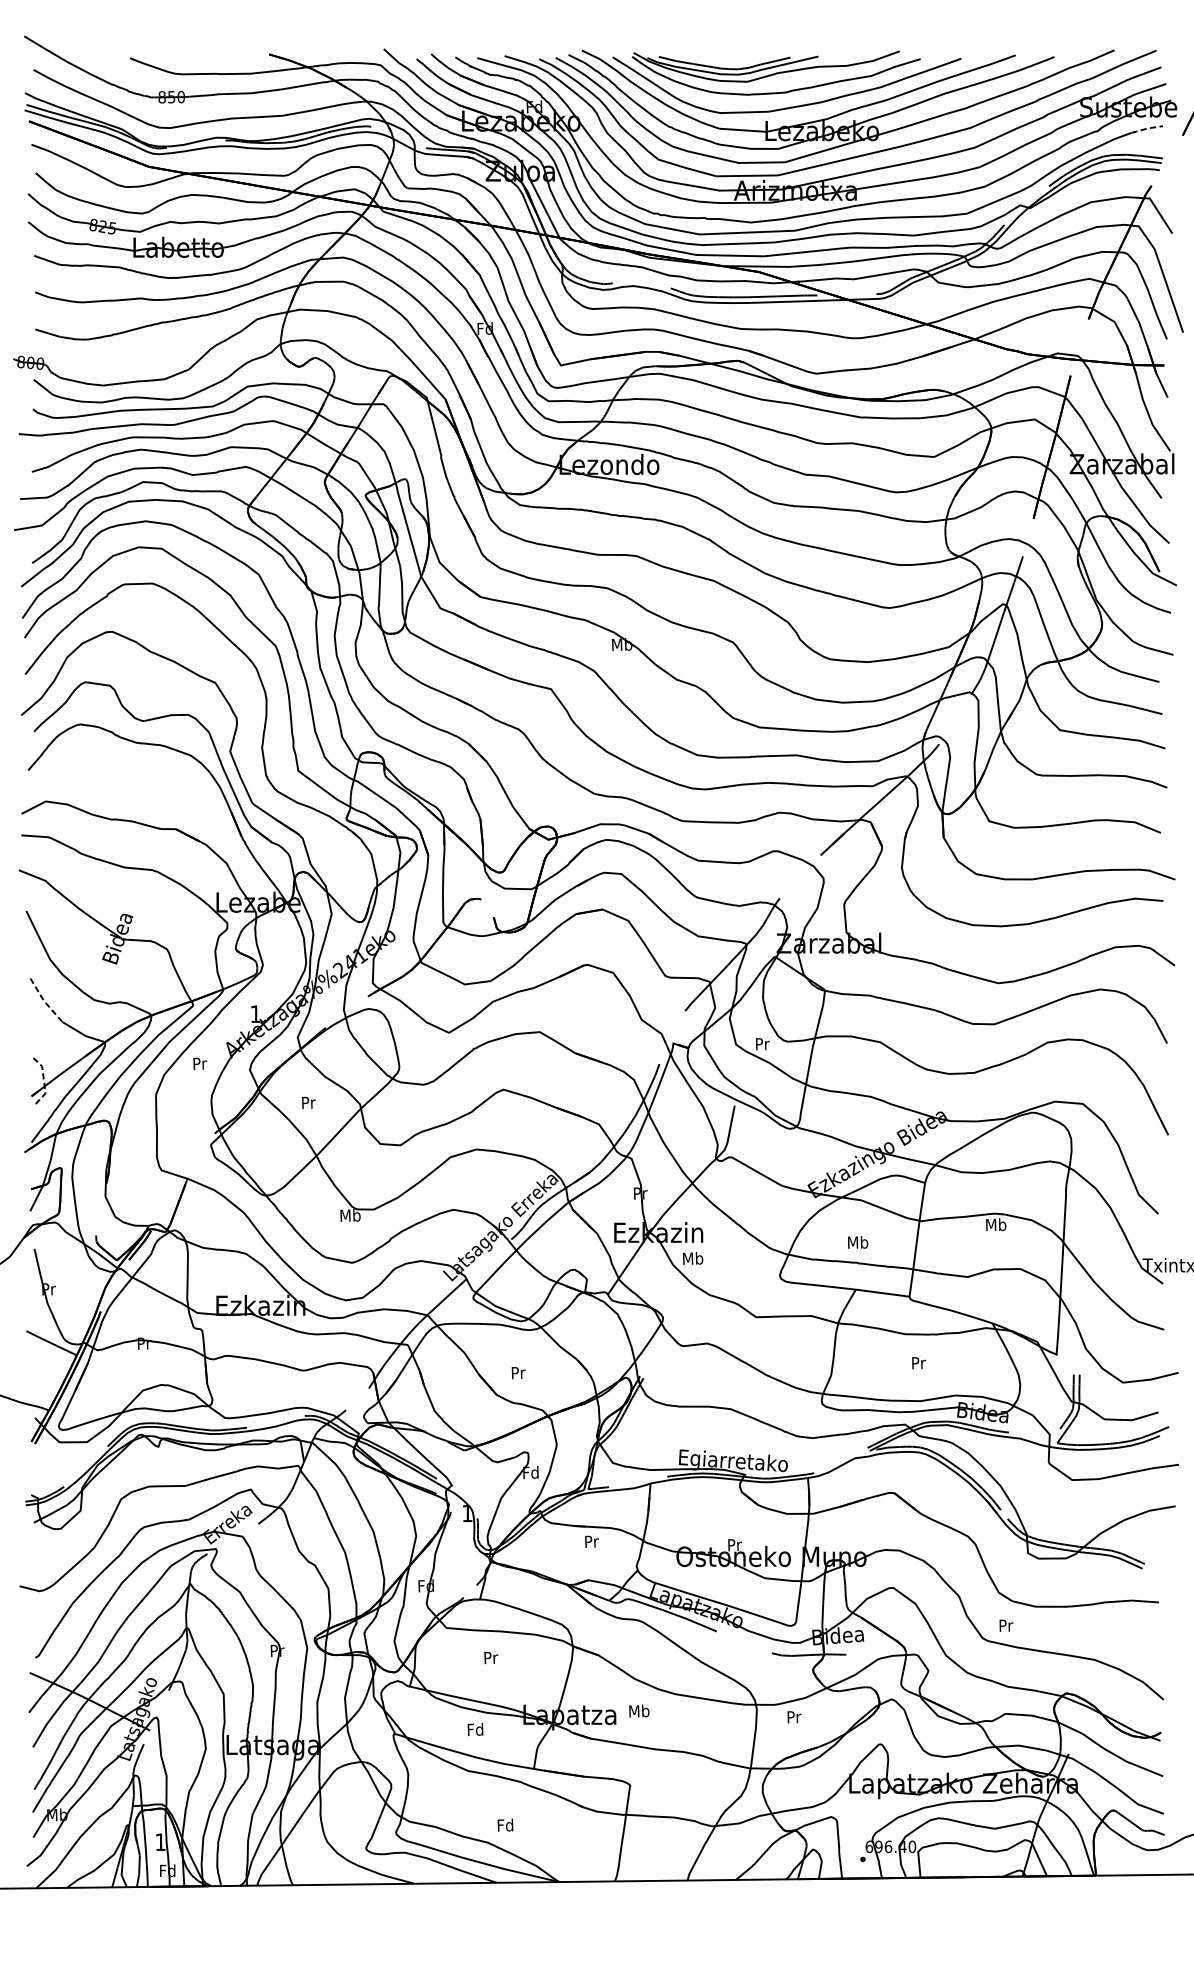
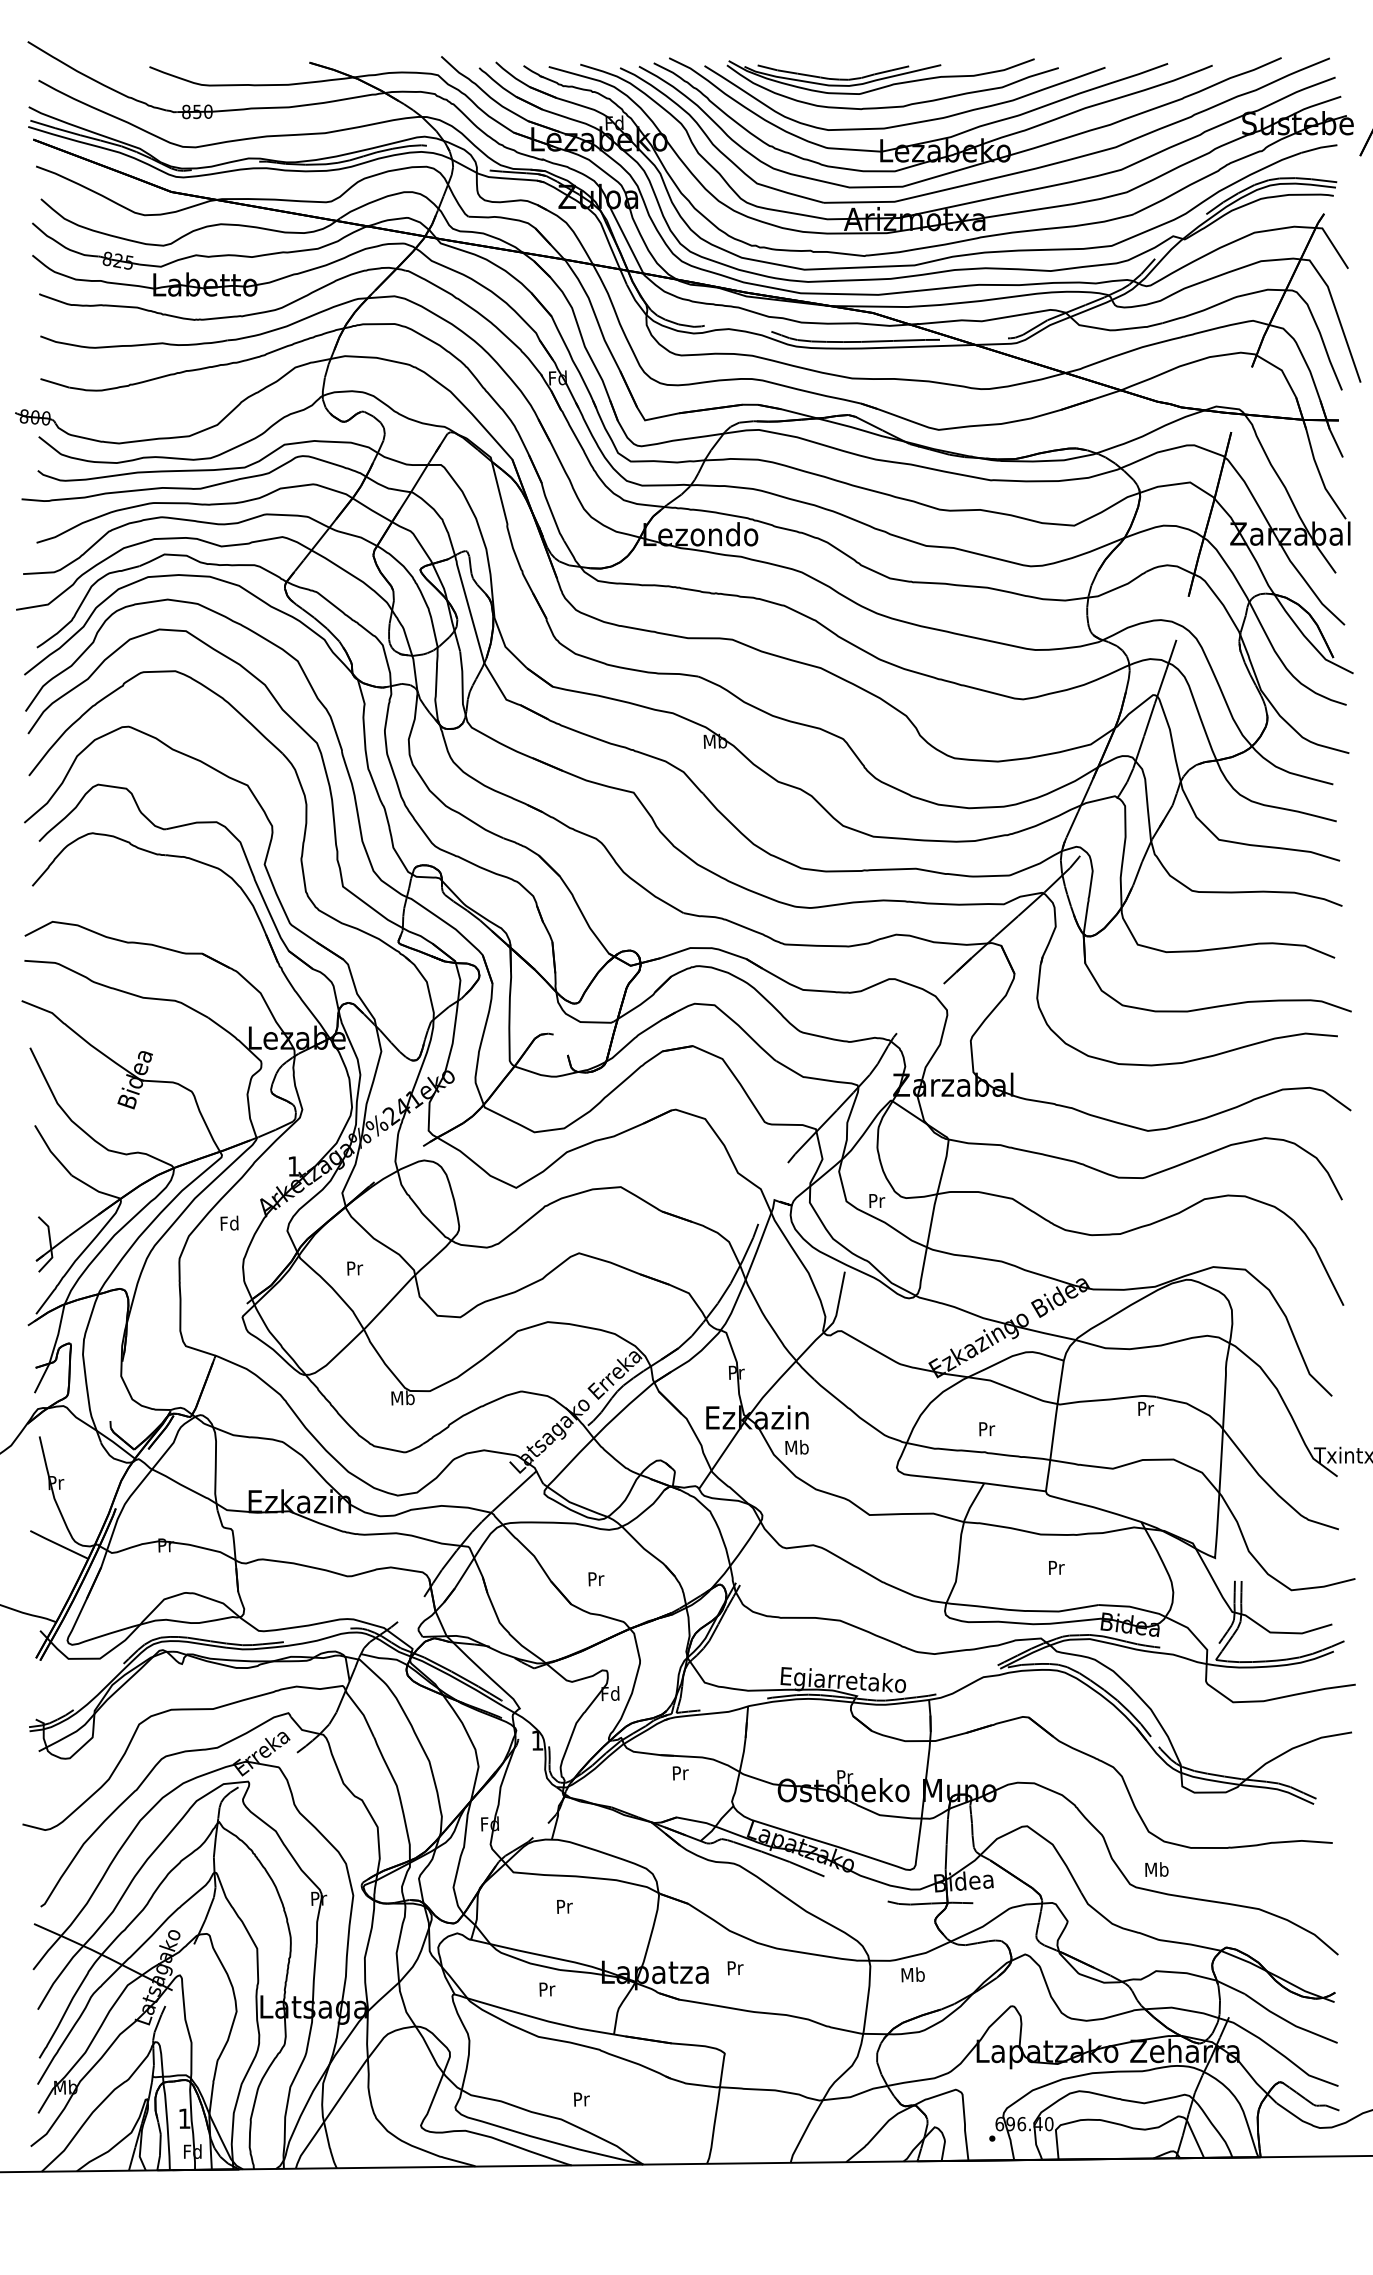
line: (1147, 128) -> (1319, 147), dashed -> solid
line: (43, 1001) -> (50, 1151), dashed -> solid
text: (199, 1062) -> (229, 1222), Pr -> Fd
line: (43, 1082) -> (50, 1244), dashed -> solid
text: (996, 1224) -> (1145, 1408), Mb -> Pr
text: (857, 1242) -> (986, 1428), Mb -> Pr
text: (1005, 1625) -> (1156, 1869), Pr -> Mb
text: (638, 1710) -> (734, 1967), Mb -> Pr
text: (793, 1716) -> (912, 1974), Pr -> Mb
text: (475, 1728) -> (546, 1988), Fd -> Pr
text: (505, 1824) -> (581, 2098), Fd -> Pr

